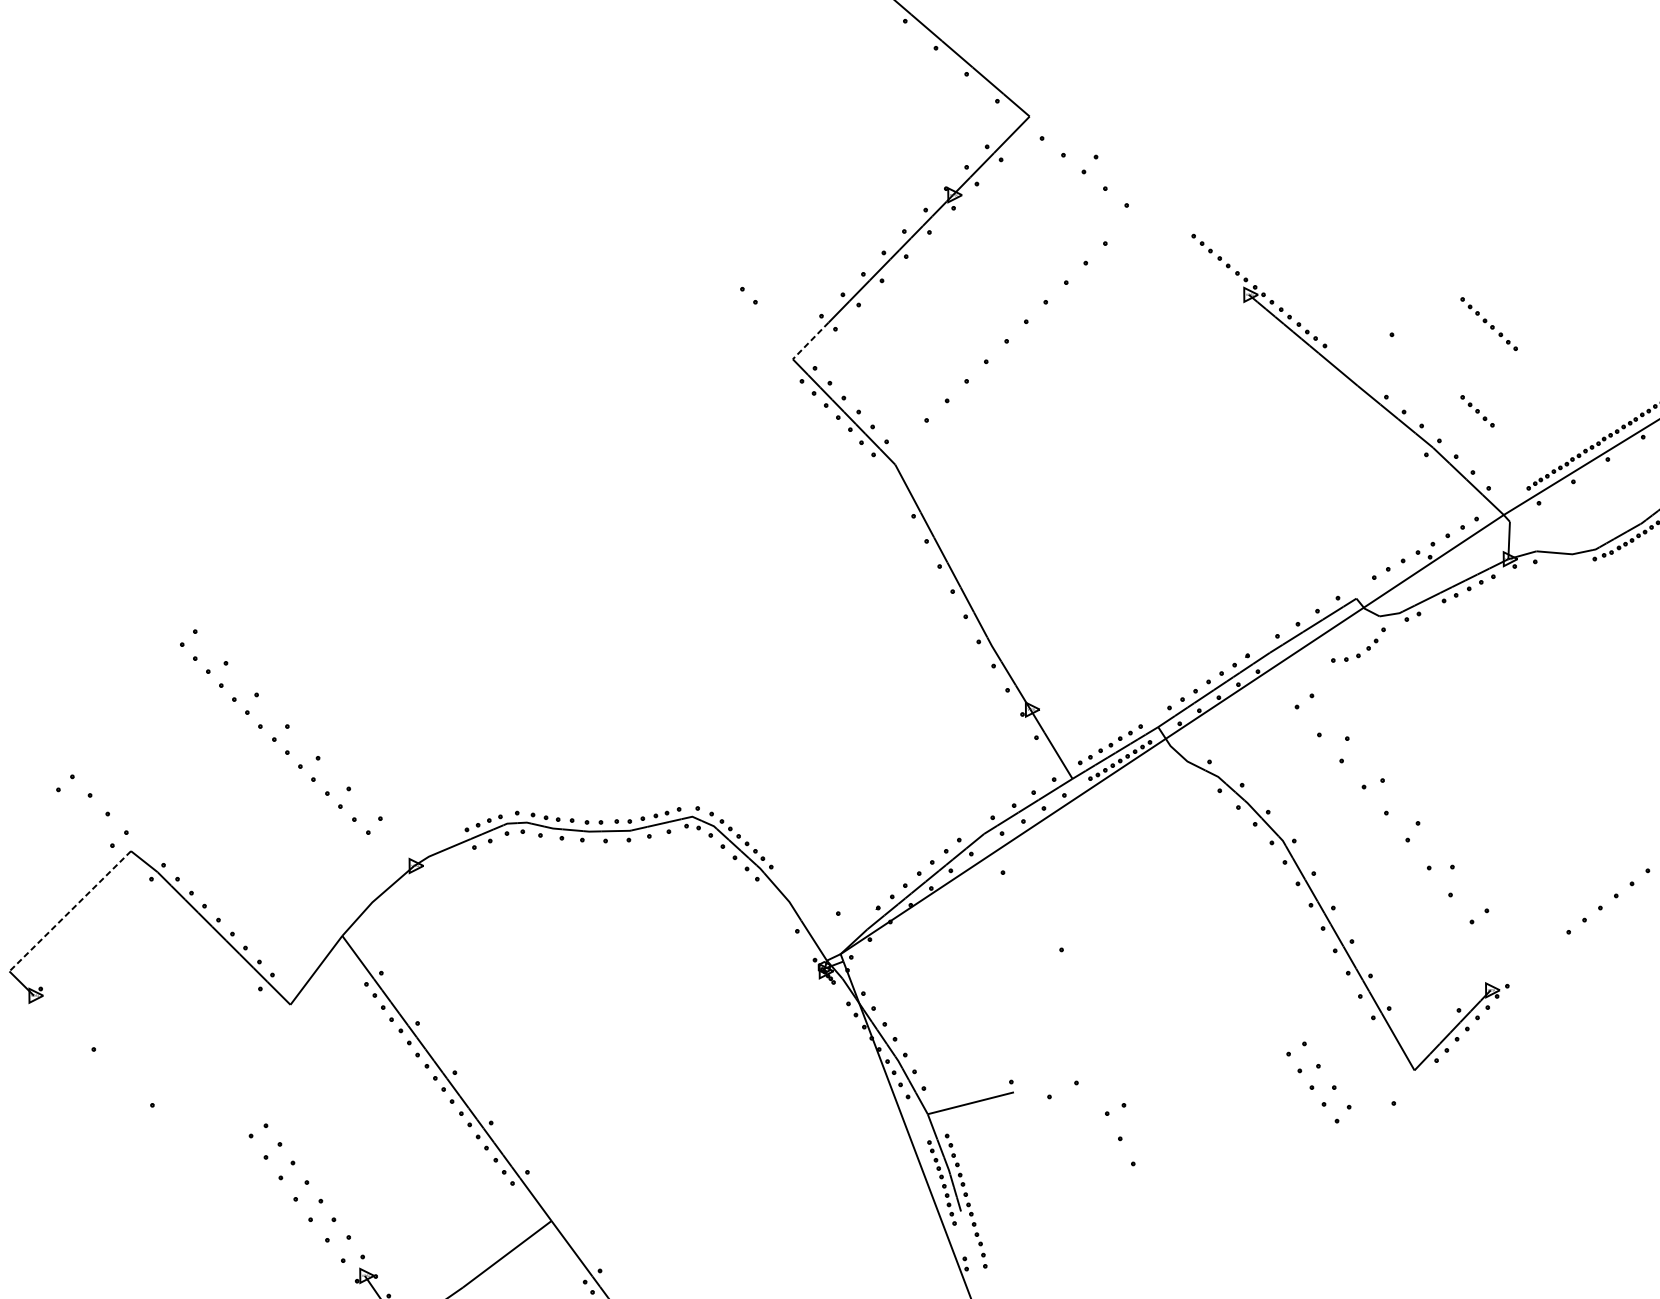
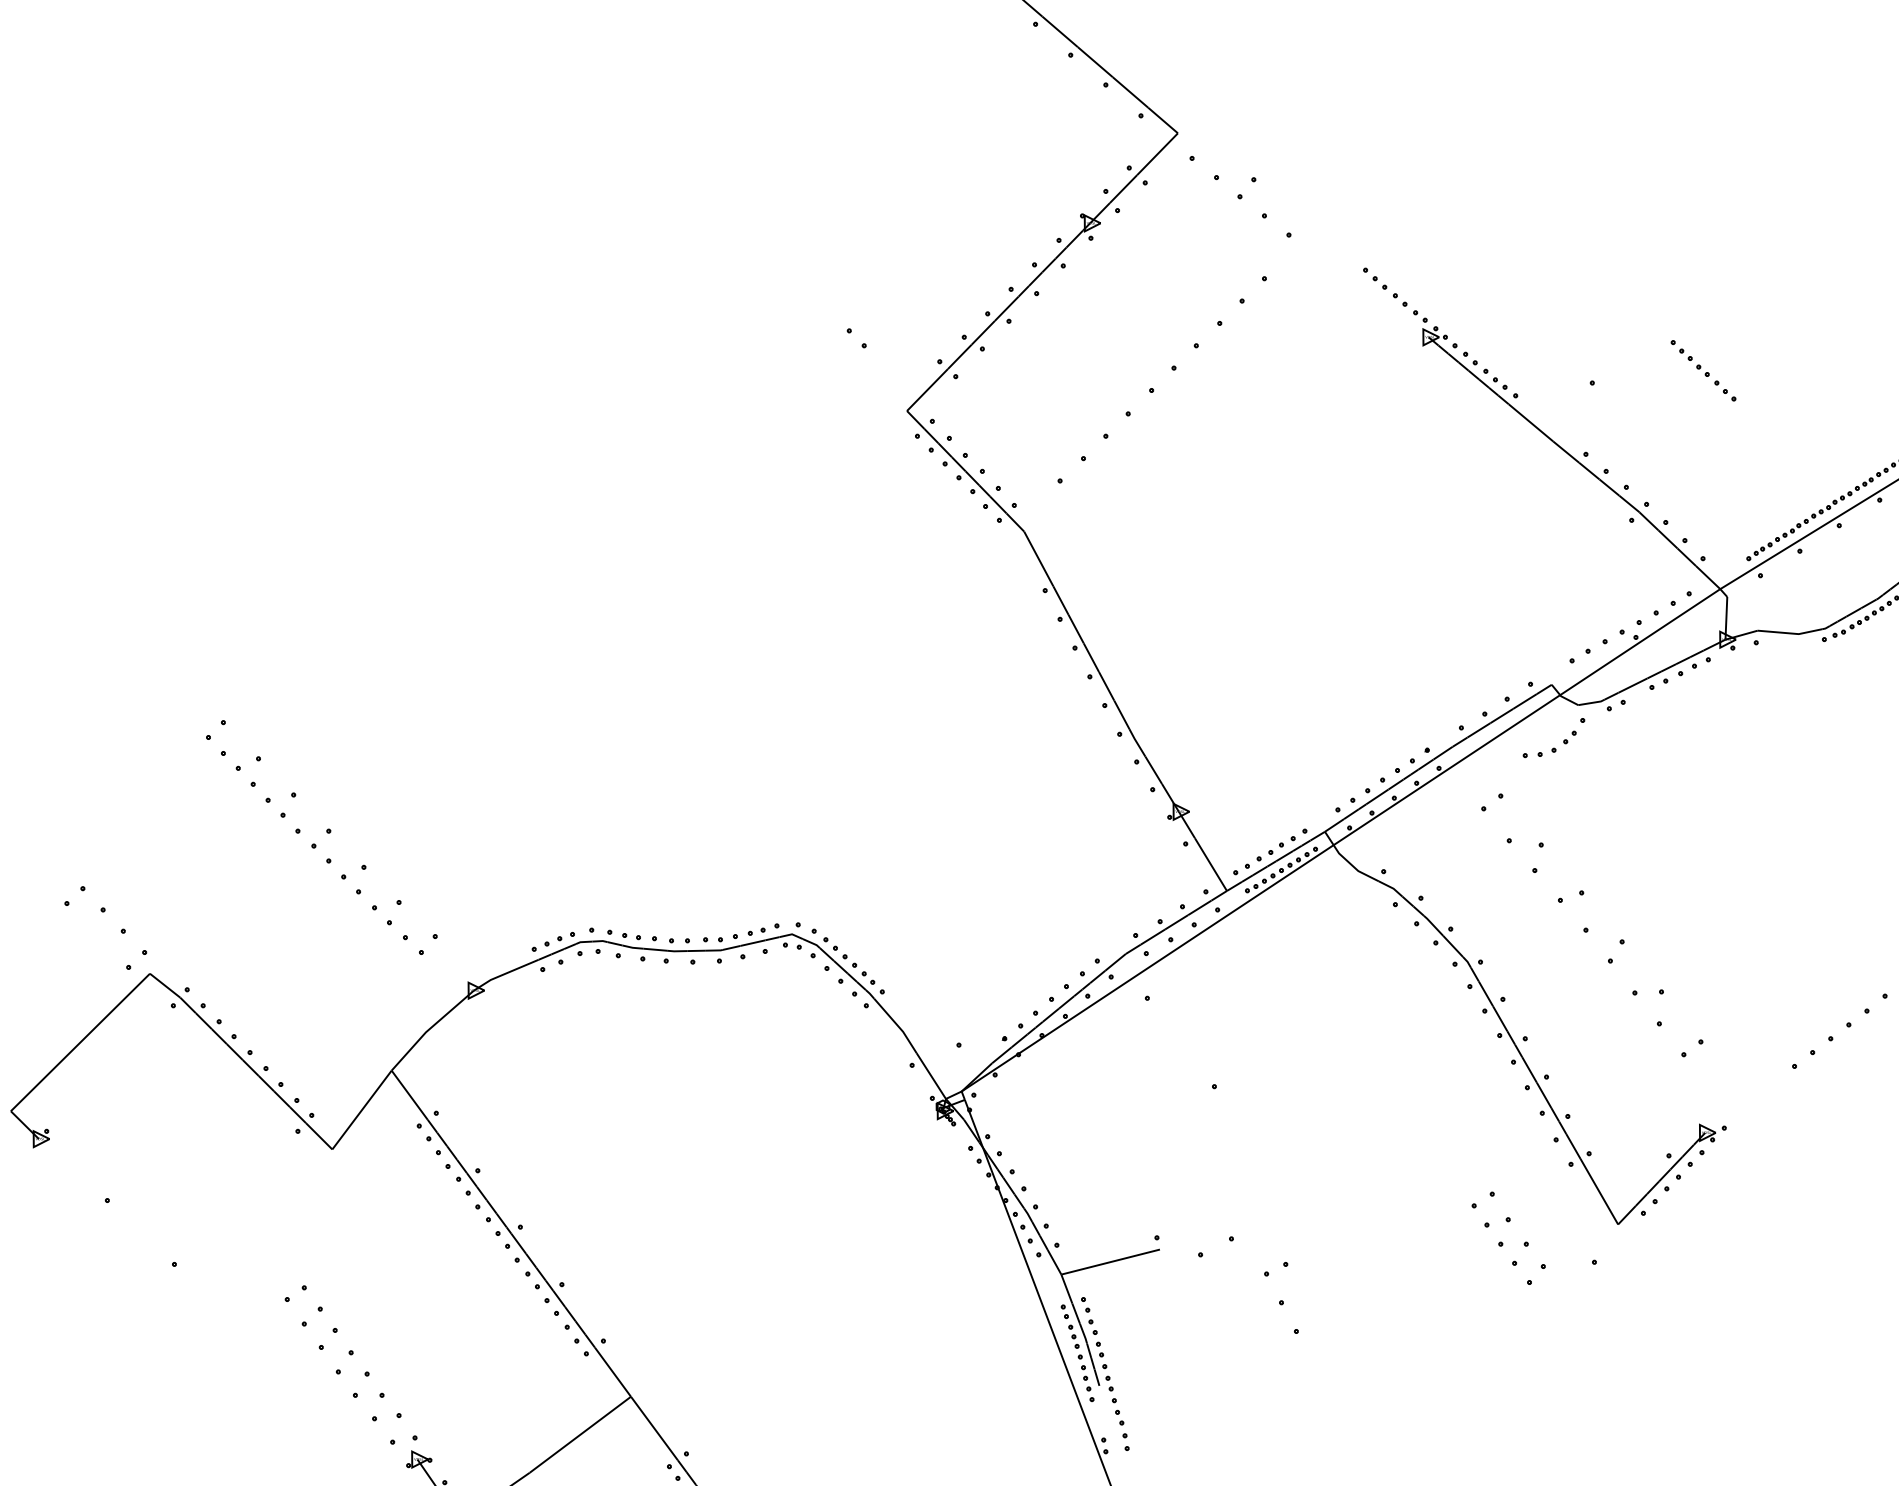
line: (810, 341) -> (927, 390), dashed -> solid
part: (1476, 411) -> (1689, 470), removed
line: (70, 911) -> (80, 1042), dashed -> solid

